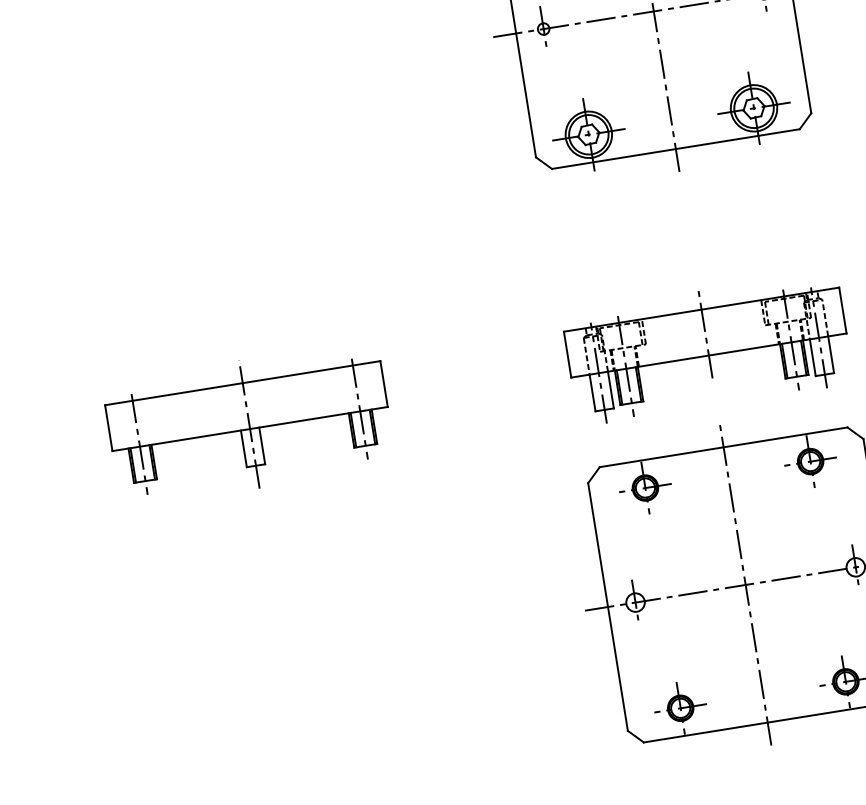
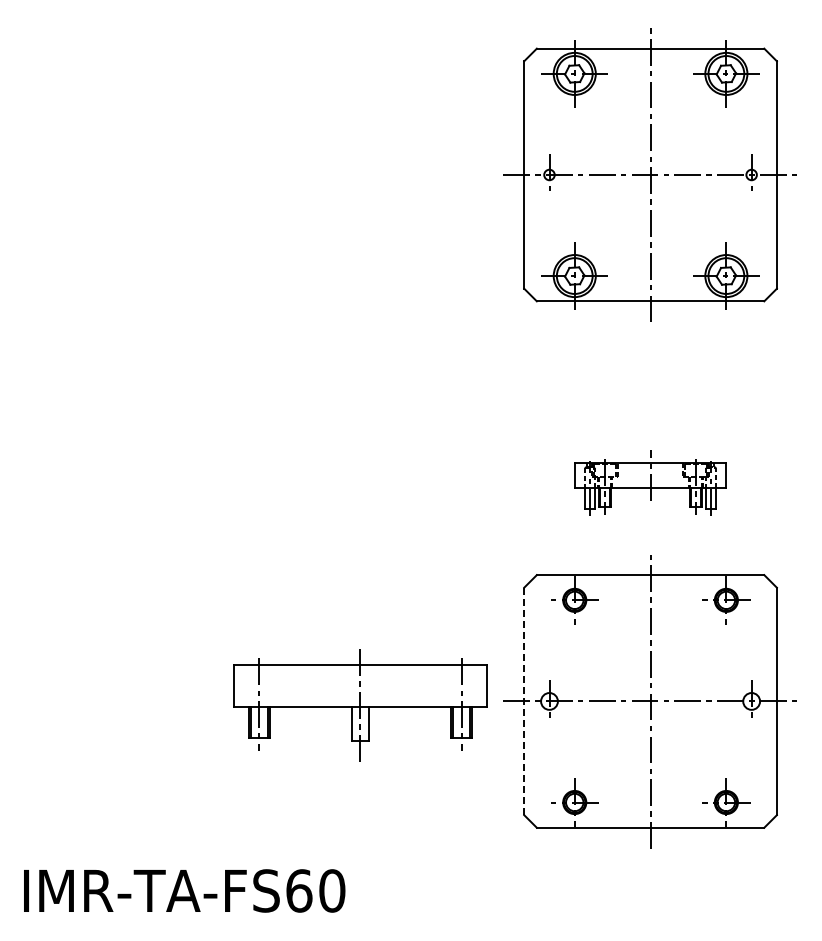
part: (707, 348) -> (650, 484), size x0.6
part: (249, 427) -> (360, 705), moved
line: (608, 607) -> (524, 701), solid -> dashed

